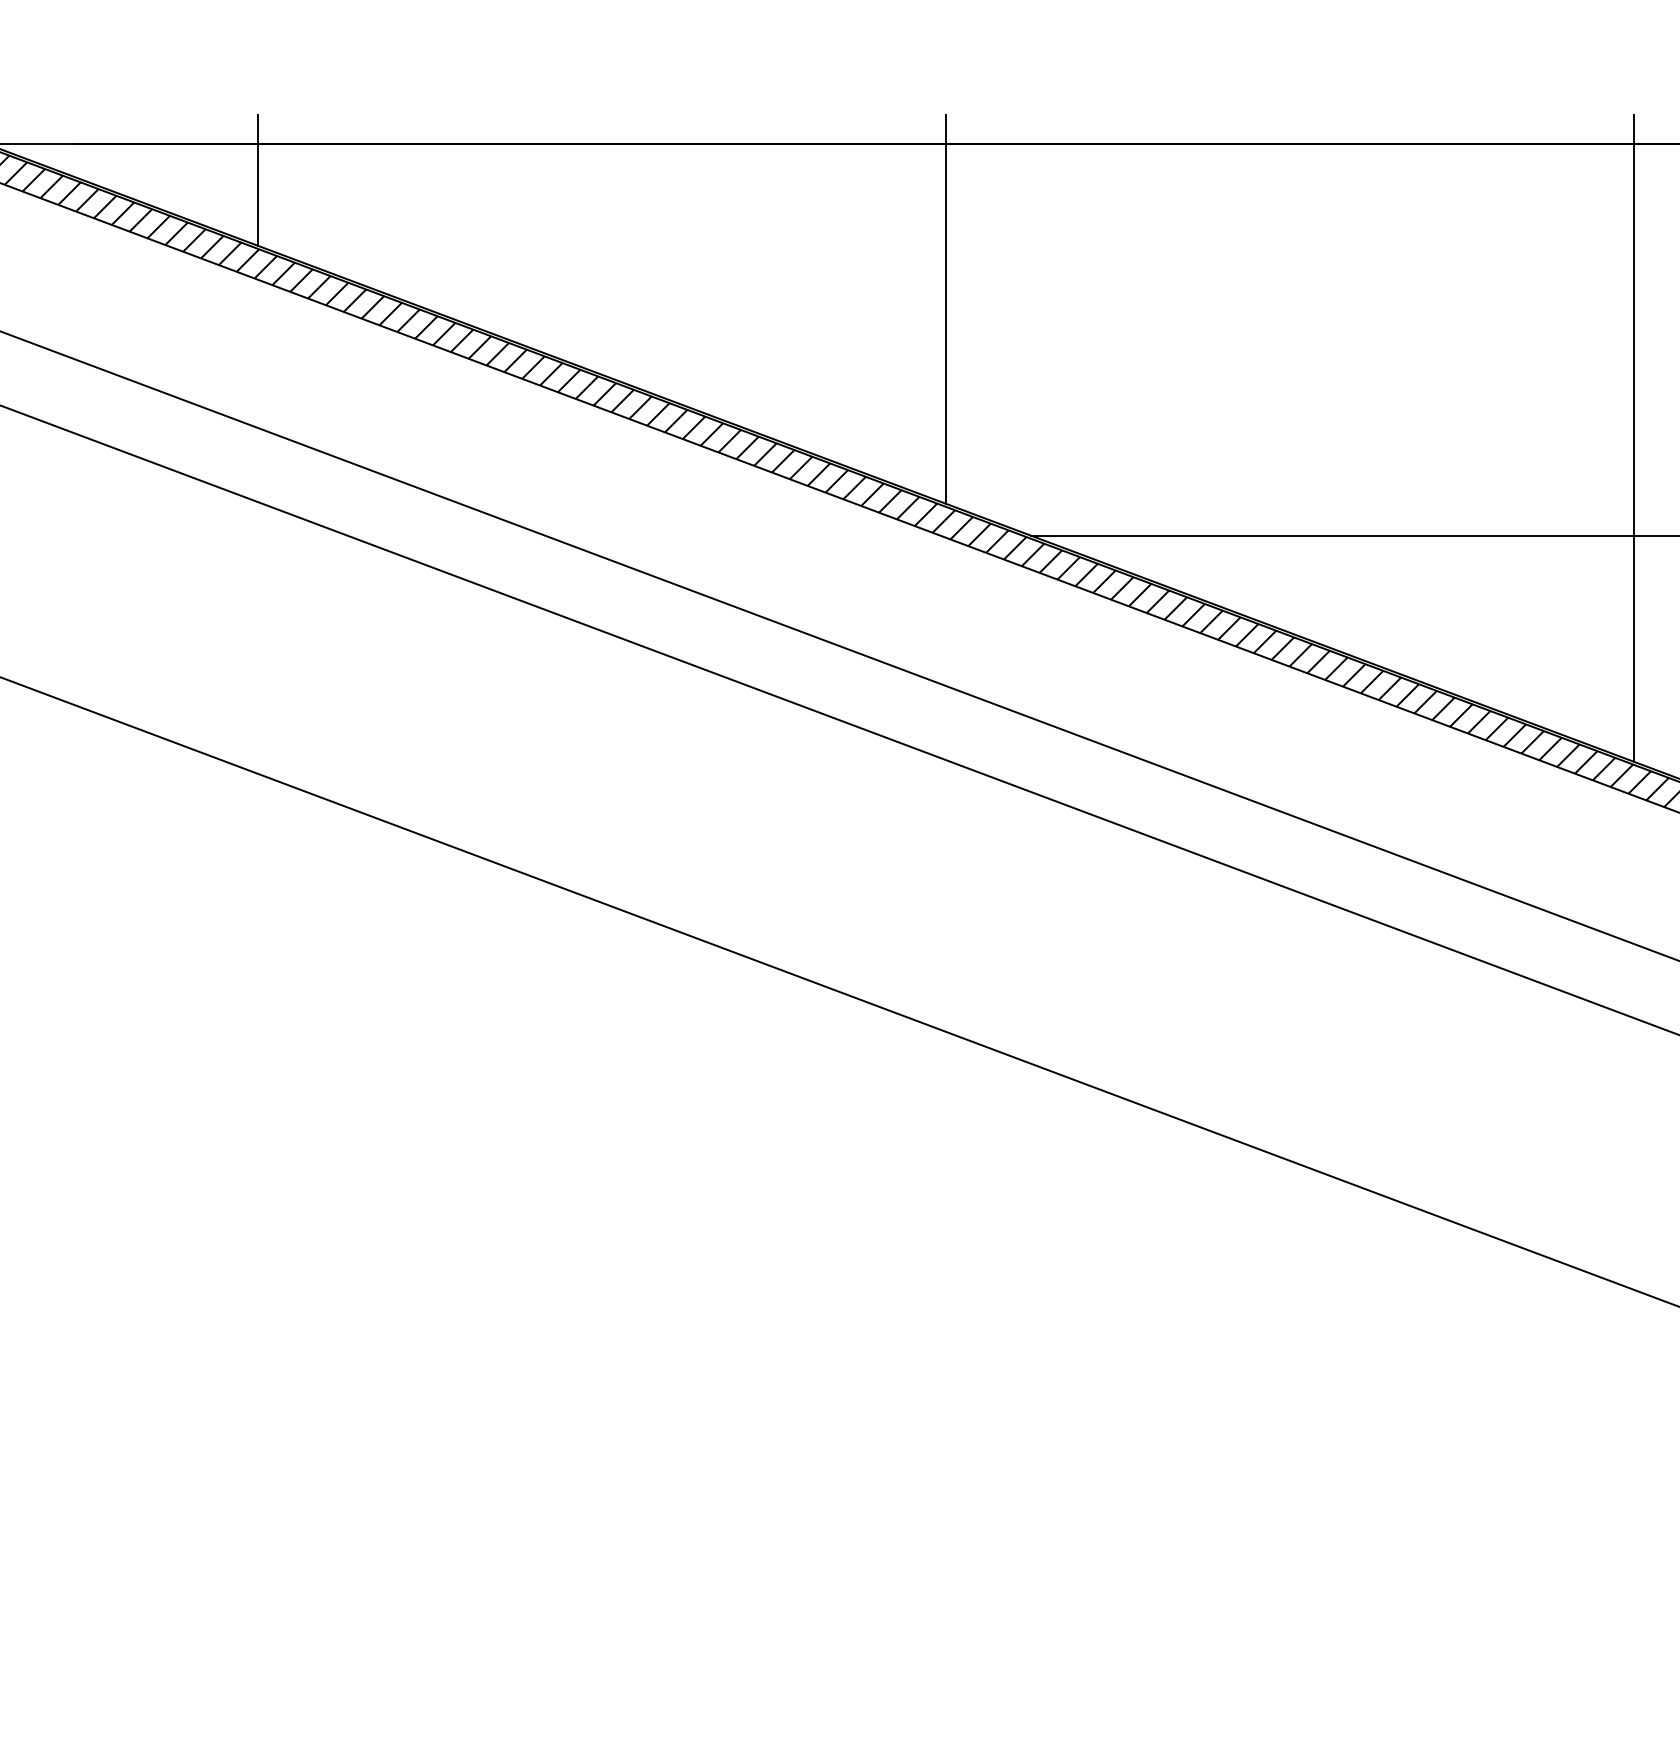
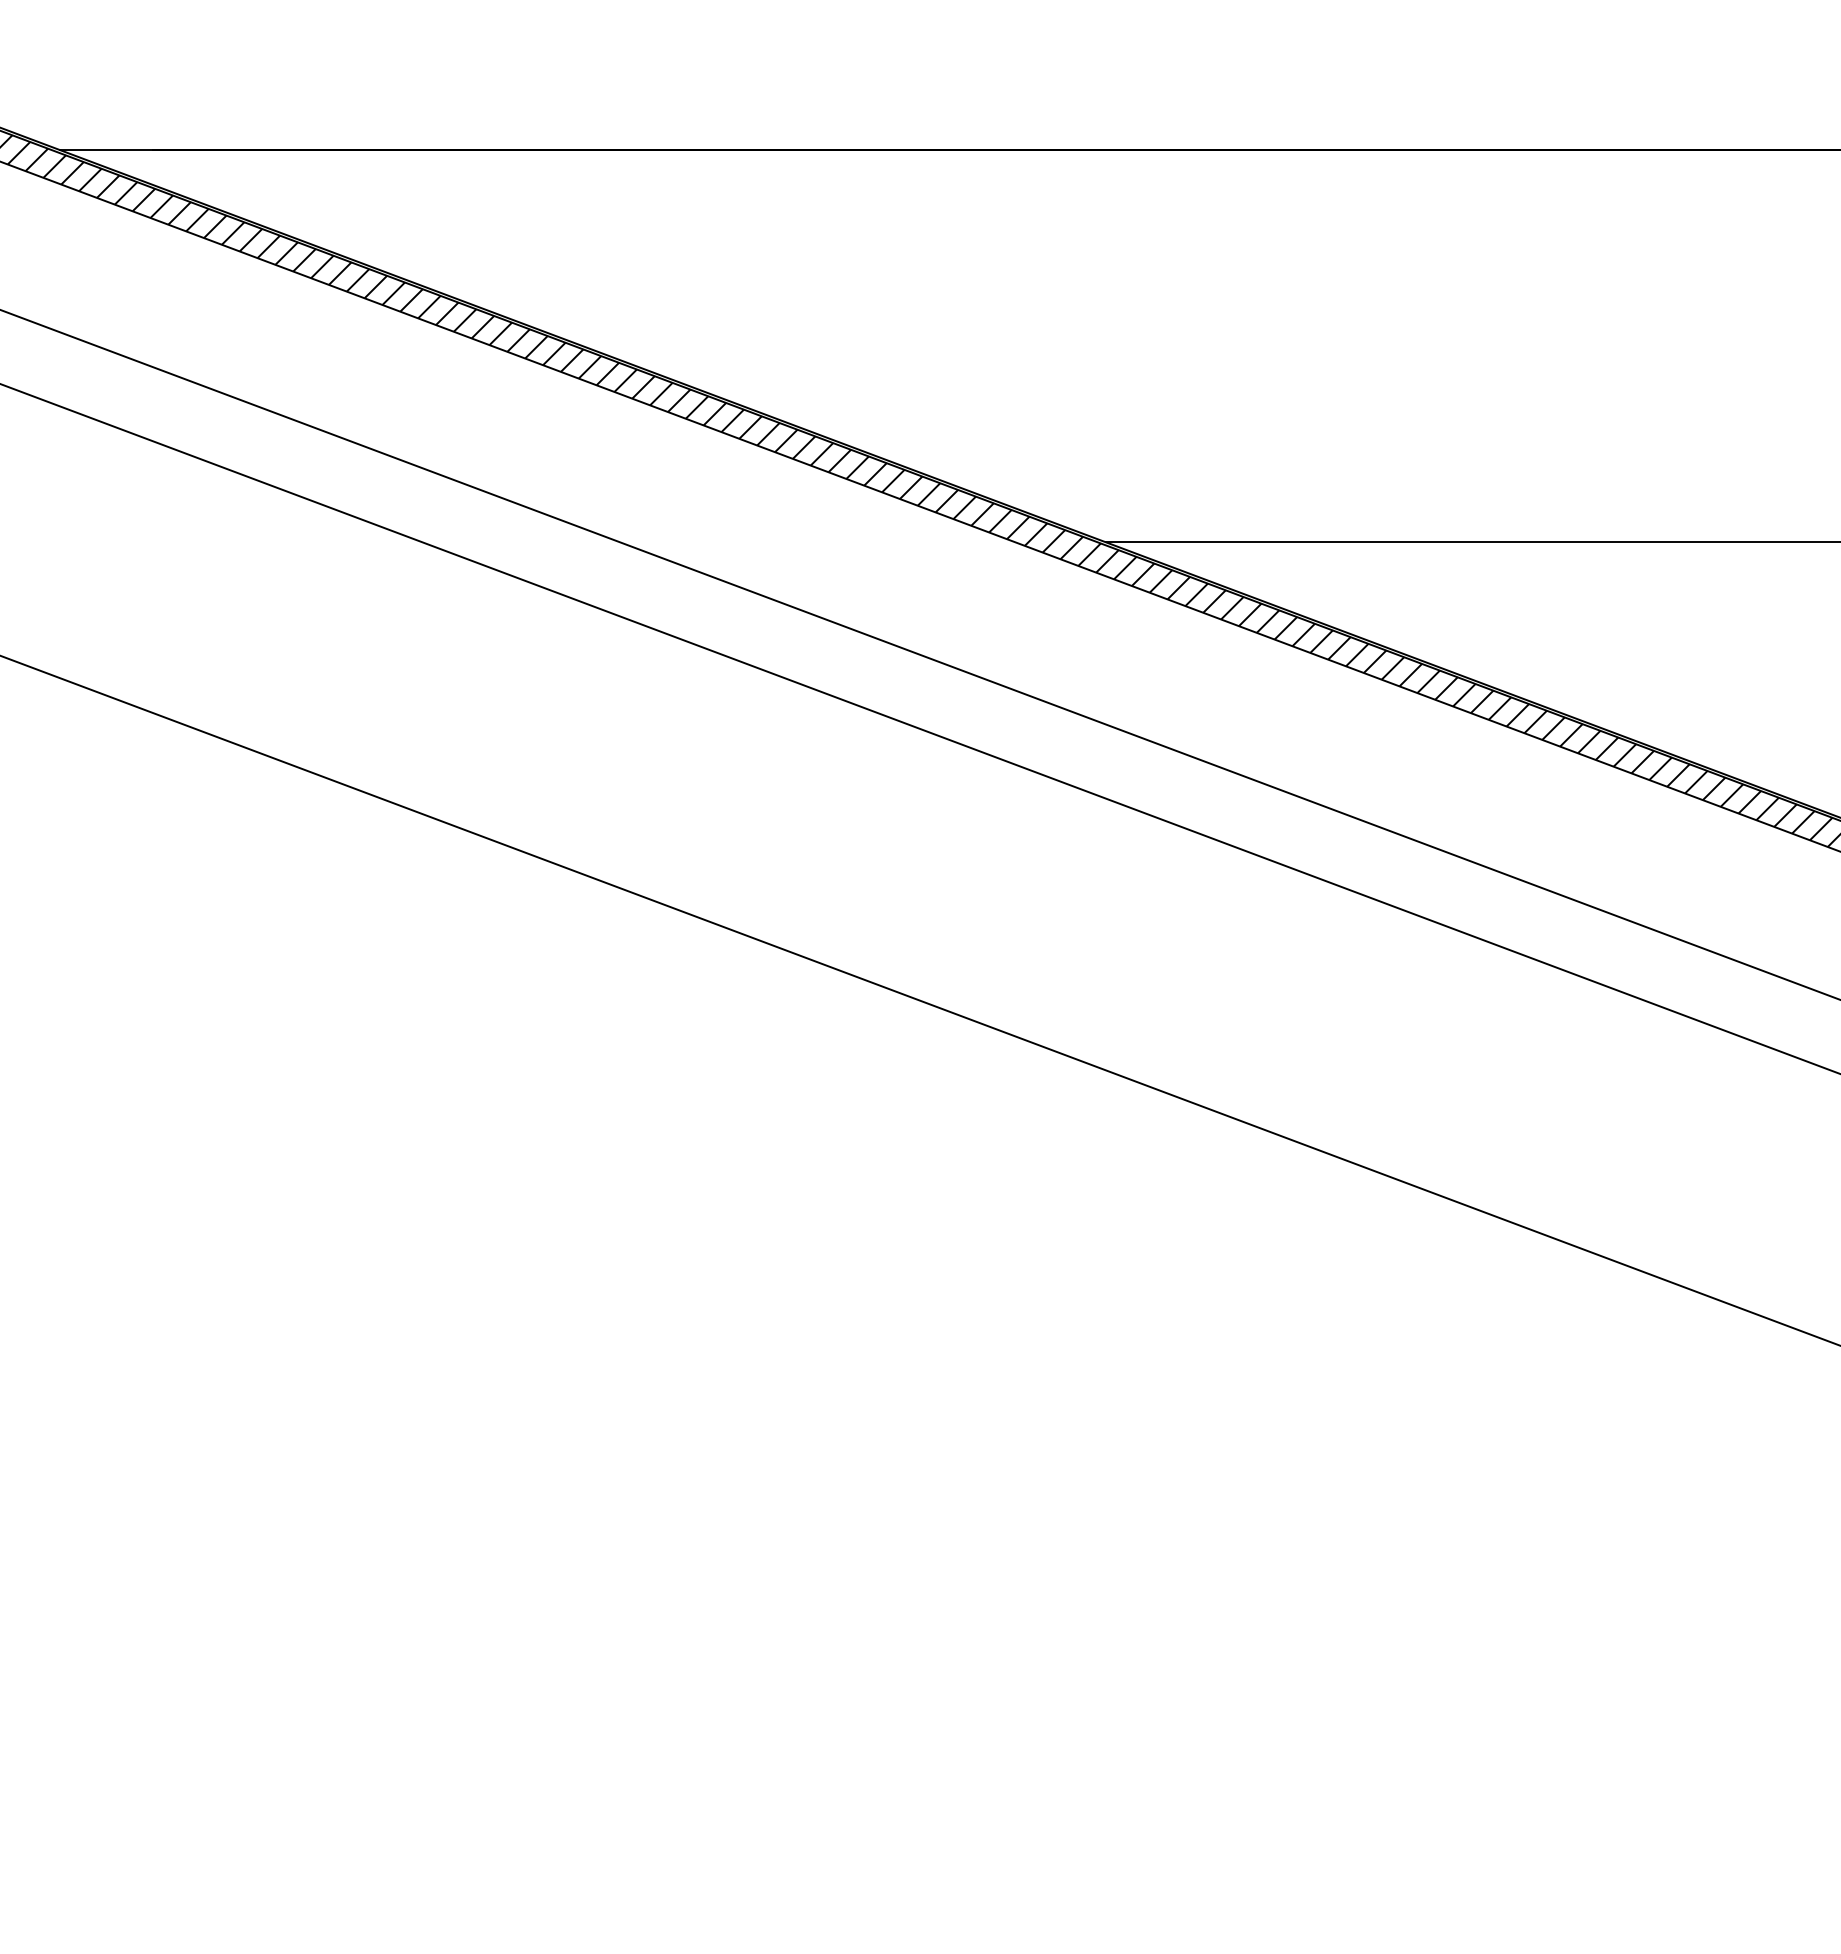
line: (258, 180) -> (332, 186), removed
line: (946, 309) -> (1020, 315), removed
line: (1634, 438) -> (1708, 444), removed

